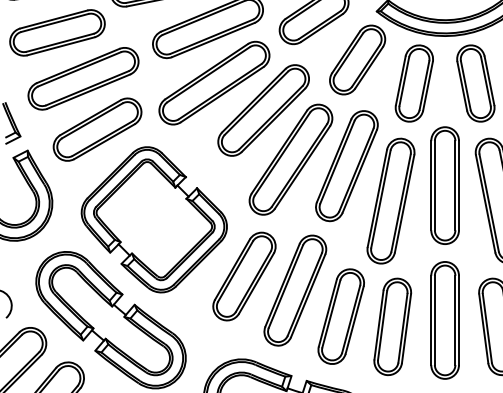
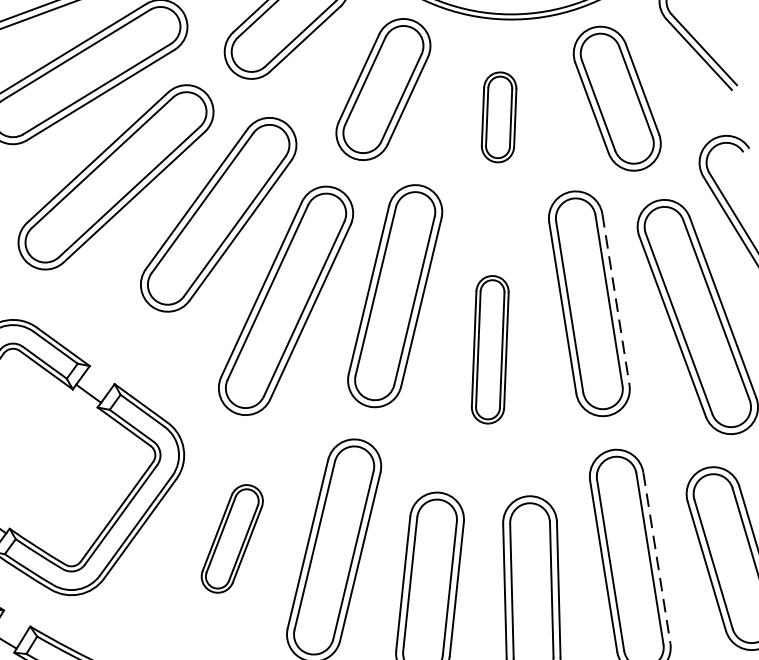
part: (413, 83) -> (497, 117), size x0.6
line: (459, 185) -> (616, 299), solid -> dashed
part: (390, 200) -> (489, 348), size x0.6
part: (244, 276) -> (232, 538), size x0.6
line: (459, 320) -> (657, 557), solid -> dashed

